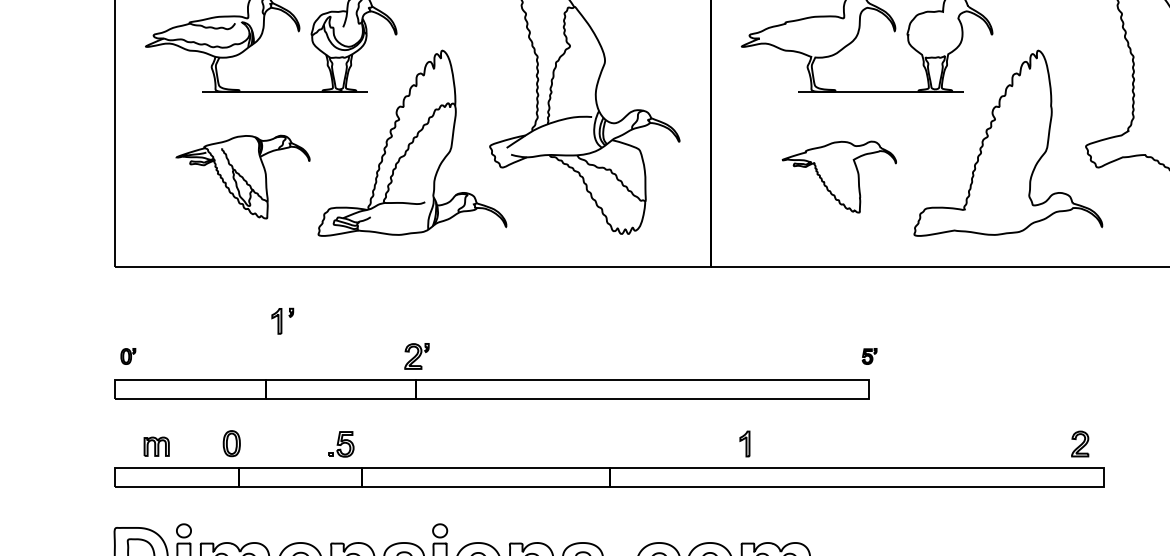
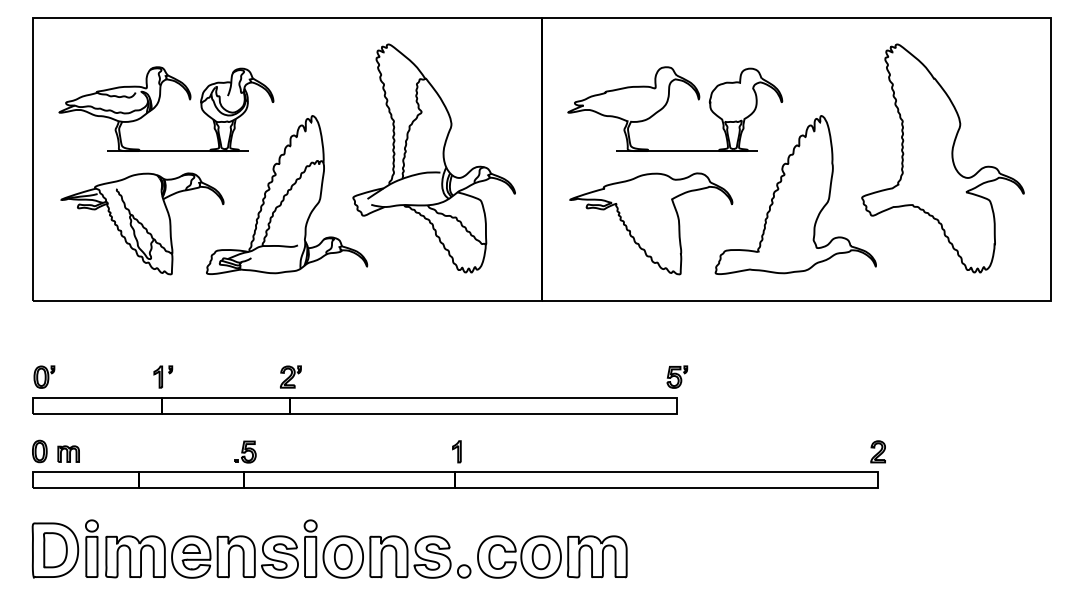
part: (243, 176) -> (142, 223), size x1.43
part: (839, 176) -> (651, 223), size x1.67
part: (282, 320) -> (163, 376), moved
part: (128, 355) -> (44, 376), size x1.67
part: (869, 355) -> (677, 376), size x1.67
part: (231, 443) -> (39, 451), moved
part: (341, 443) -> (245, 451), moved
part: (744, 443) -> (456, 451), moved
part: (1079, 443) -> (877, 451), moved

